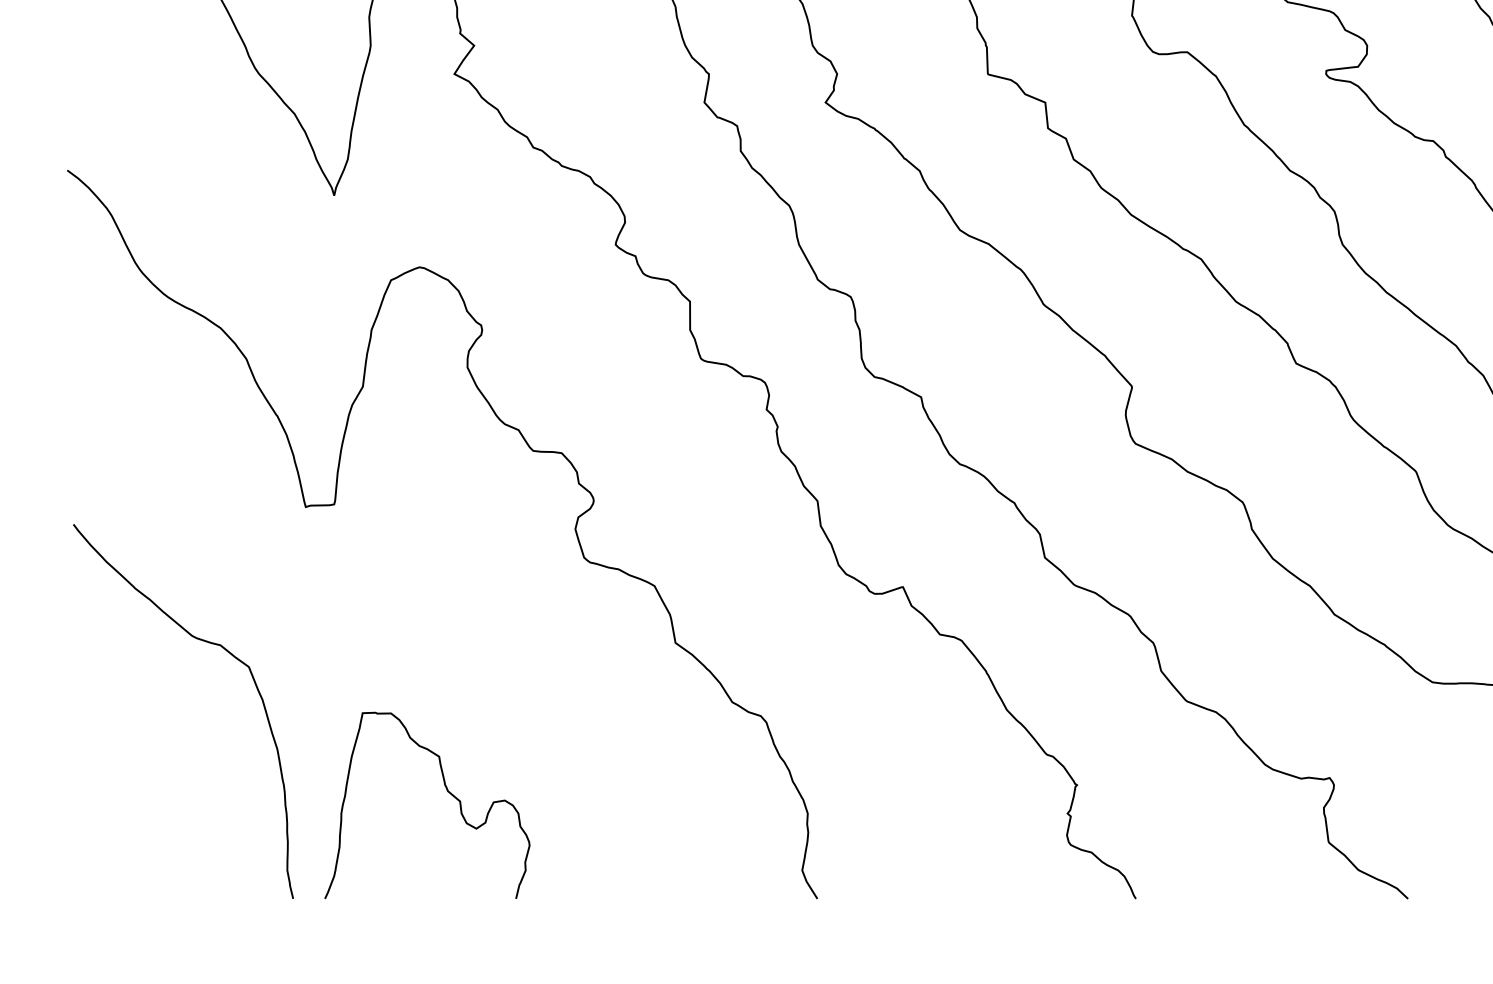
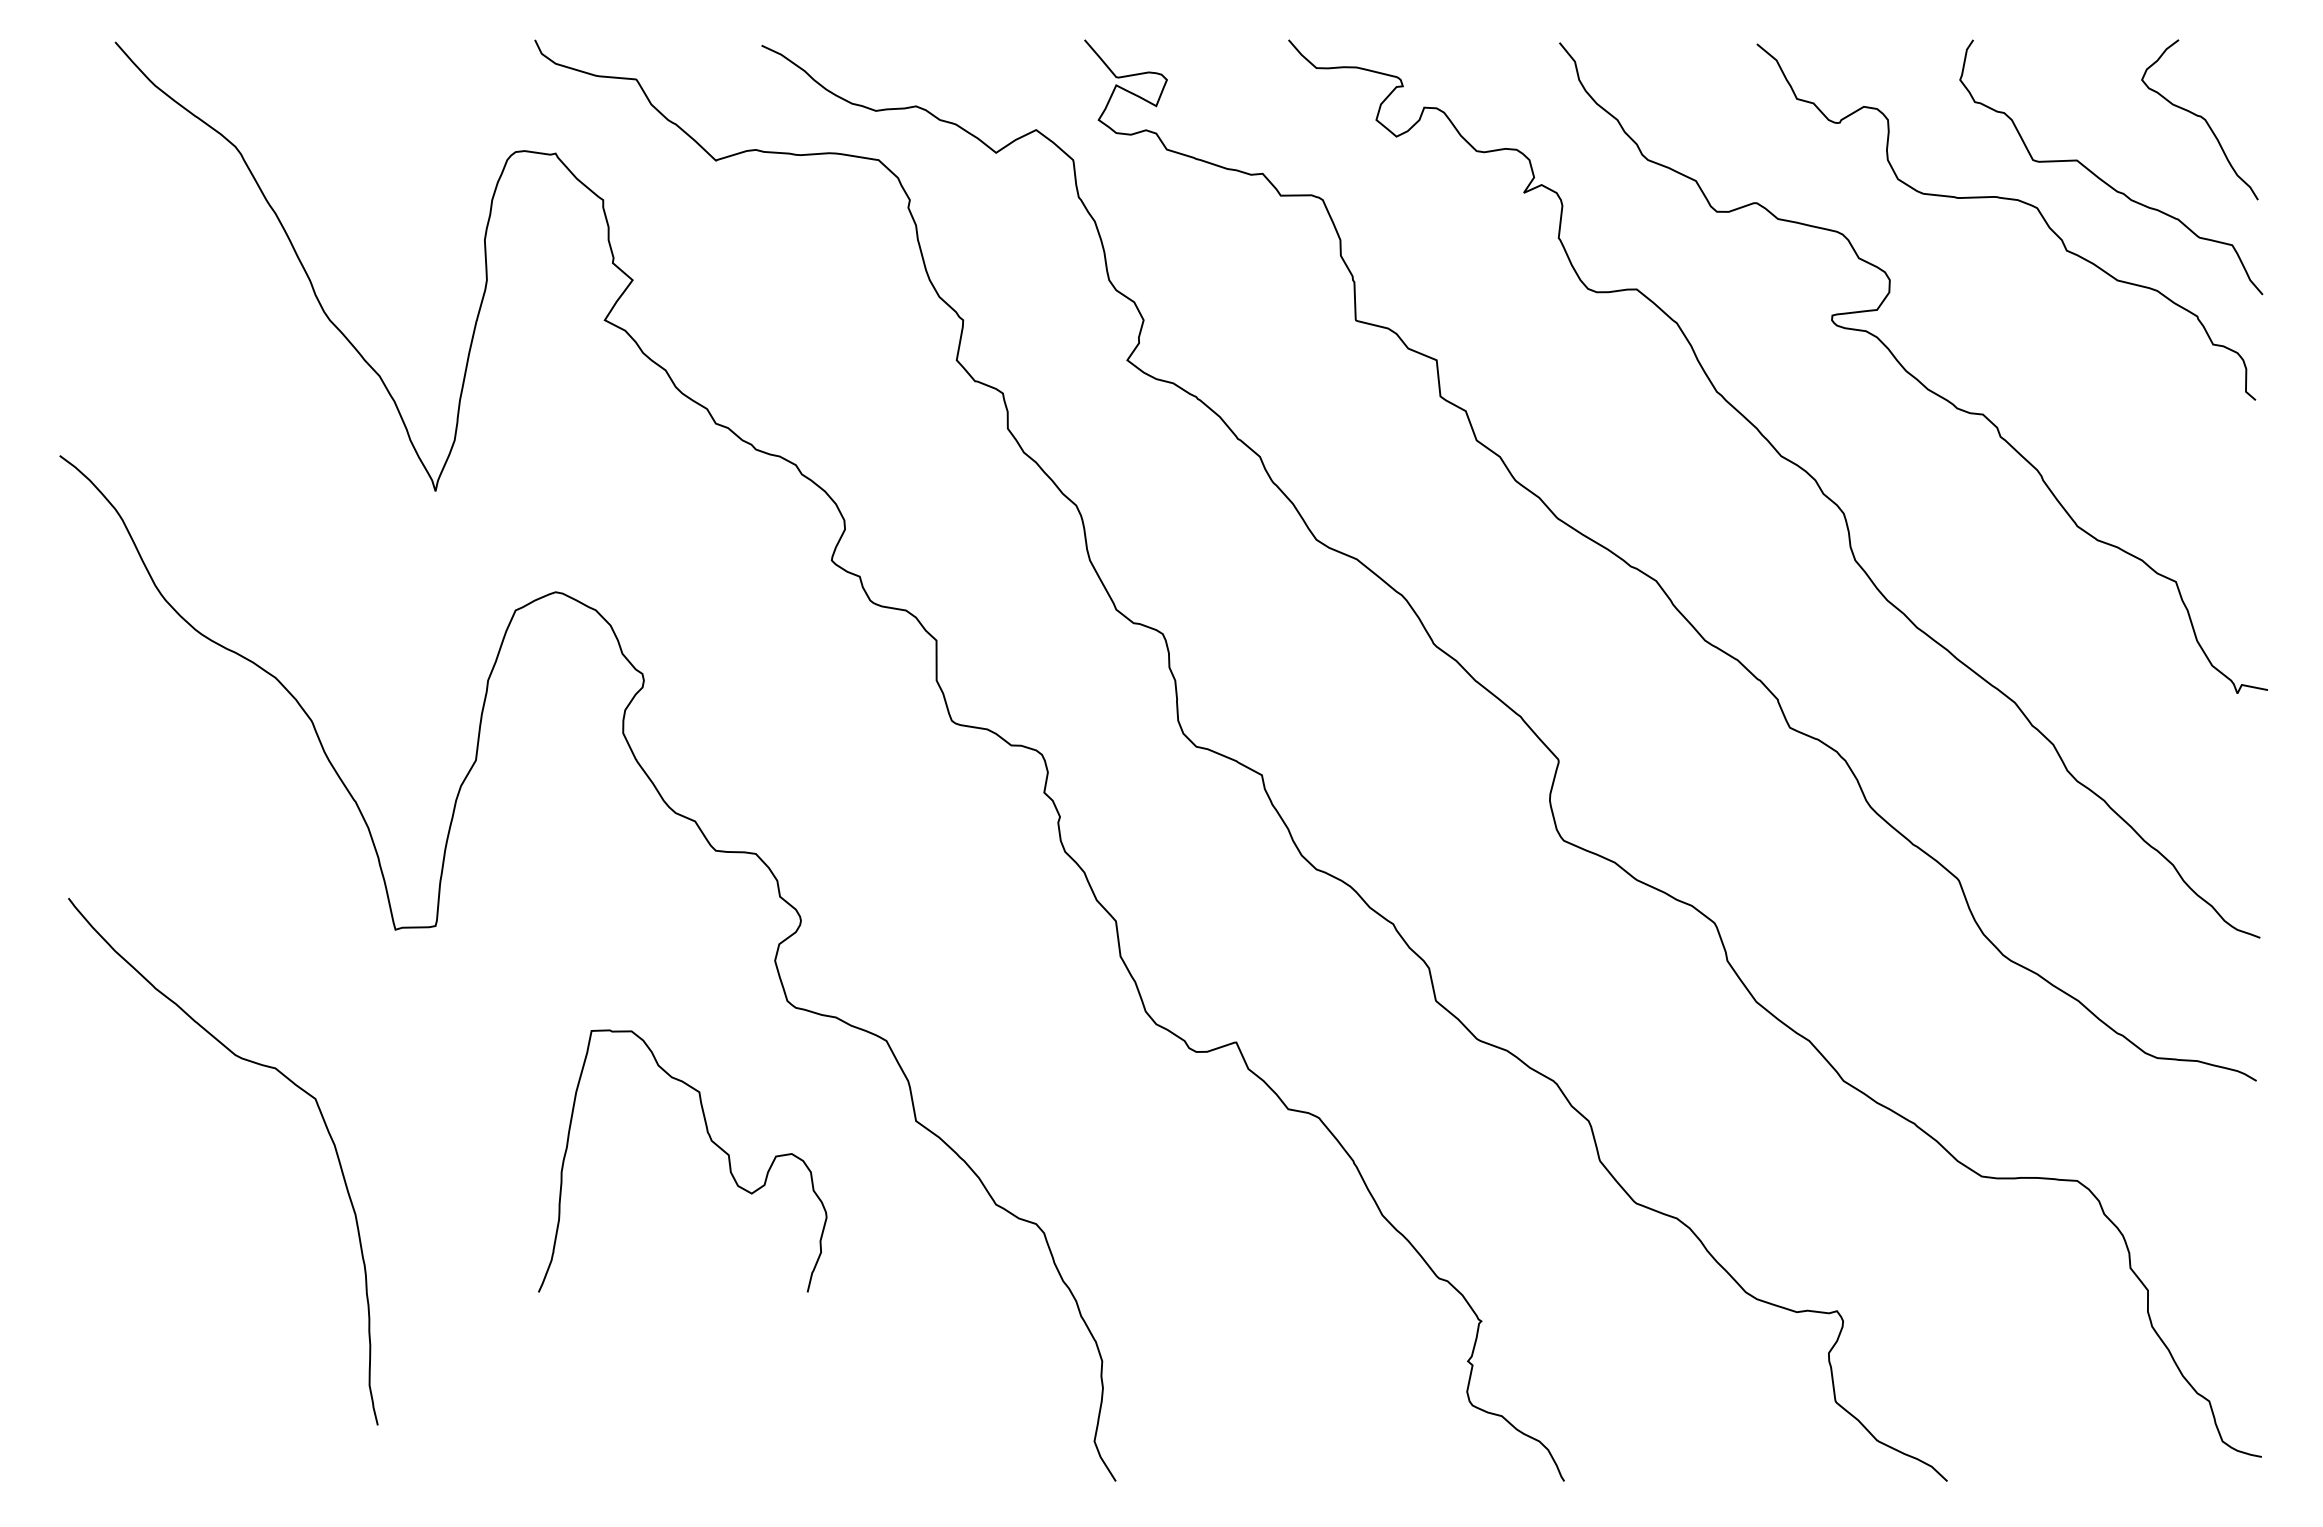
curve: (207, 642) -> (256, 1064), moved
curve: (447, 790) -> (710, 1140), moved

